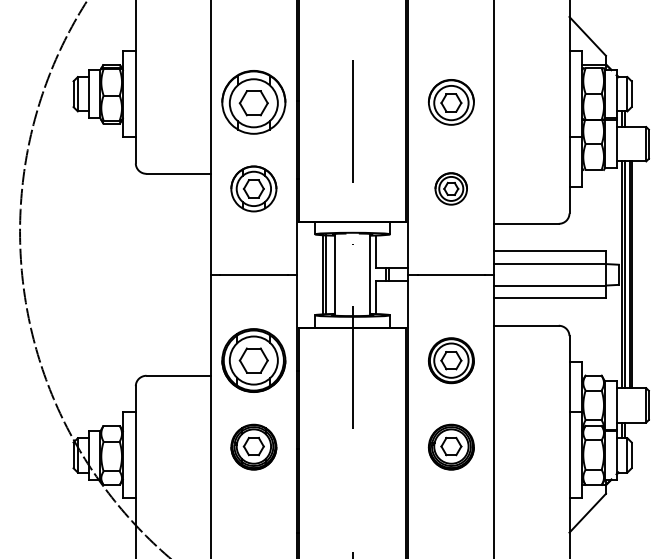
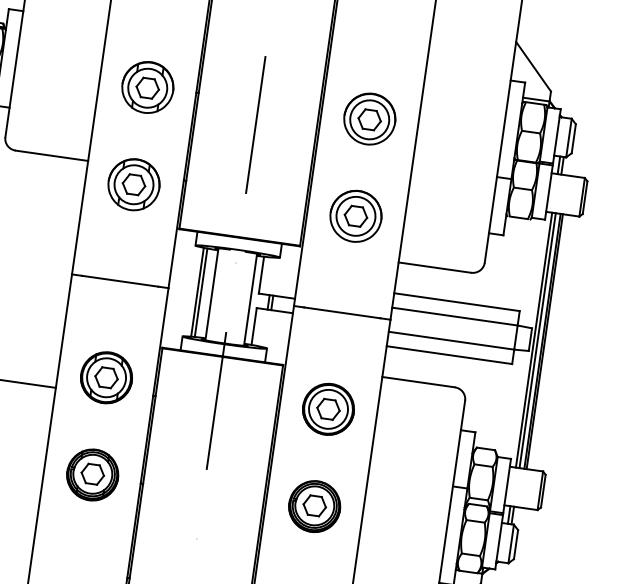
part: (253, 102) -> (147, 87), size x0.71
part: (450, 188) -> (355, 215), size x1.43
part: (253, 360) -> (106, 377), size x0.71

